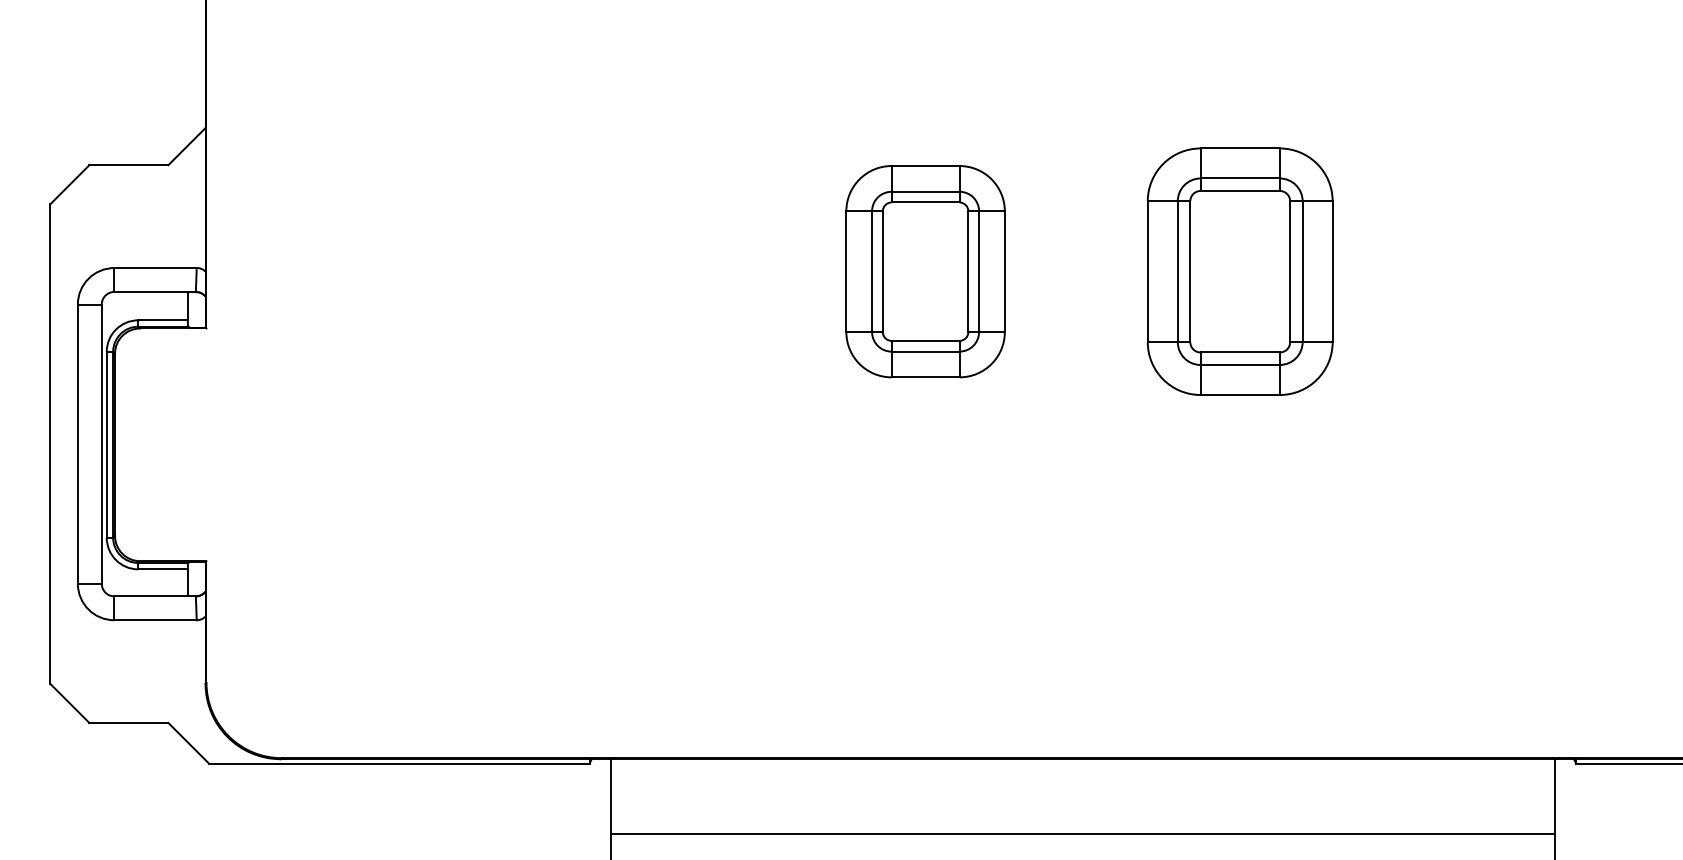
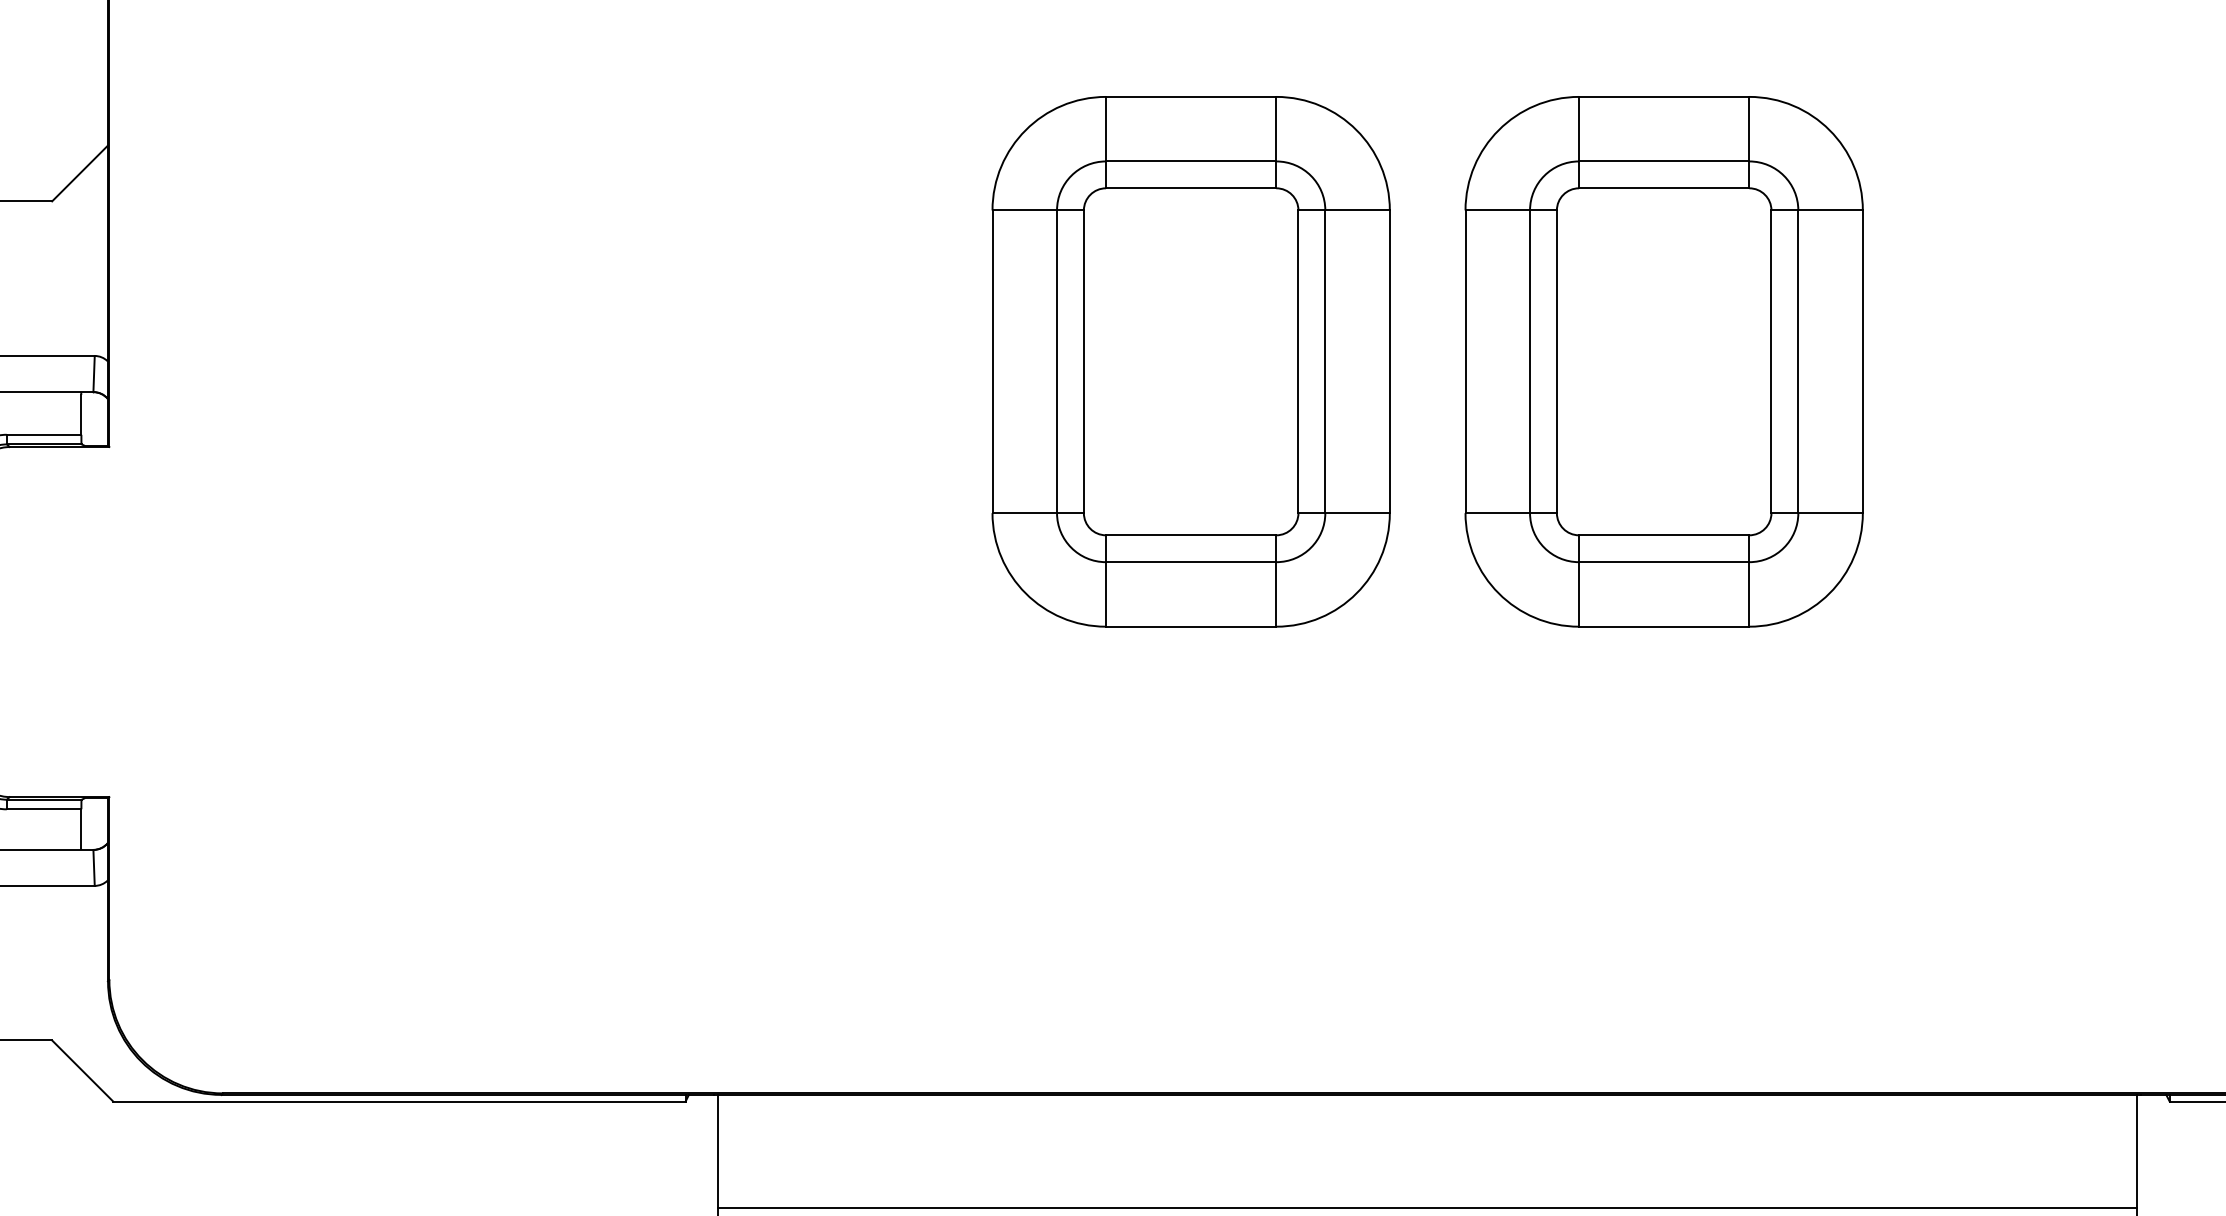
part: (925, 271) -> (1190, 361), size x1.67
part: (1240, 271) -> (1664, 361), size x1.43

